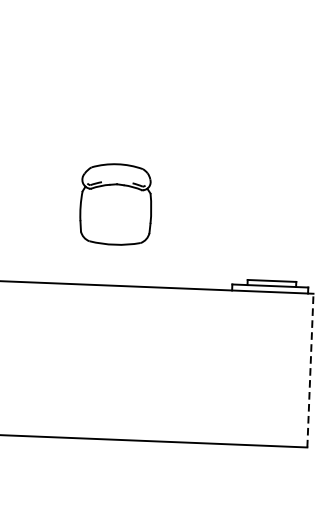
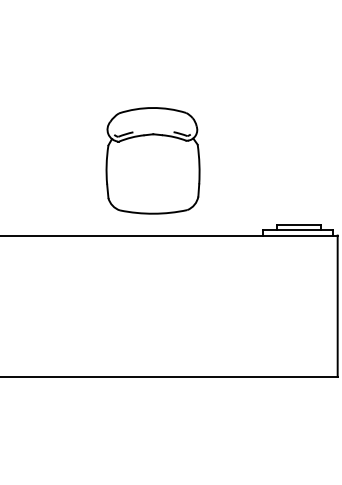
part: (115, 204) -> (152, 160), size x1.43
line: (310, 370) -> (337, 306), dashed -> solid

